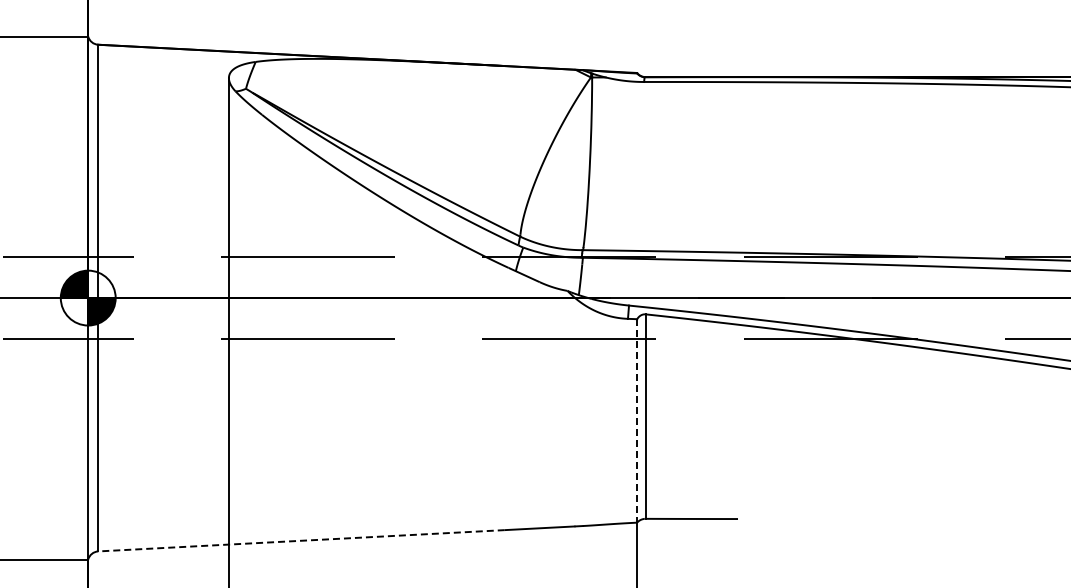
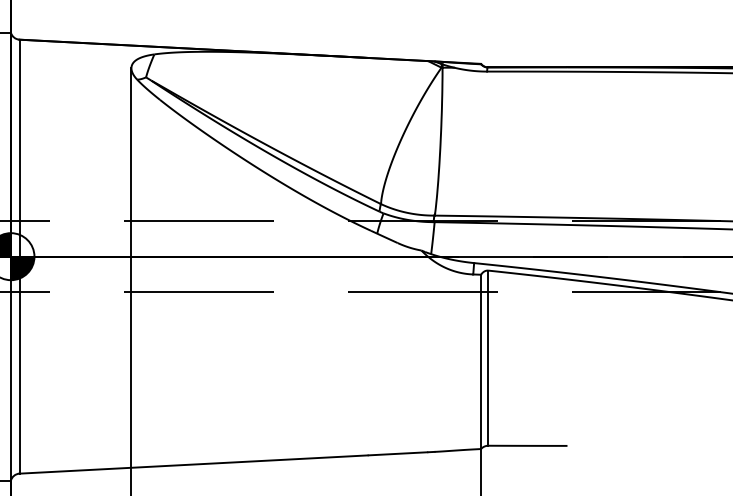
line: (637, 420) -> (481, 361), dashed -> solid
line: (301, 540) -> (193, 464), dashed -> solid

